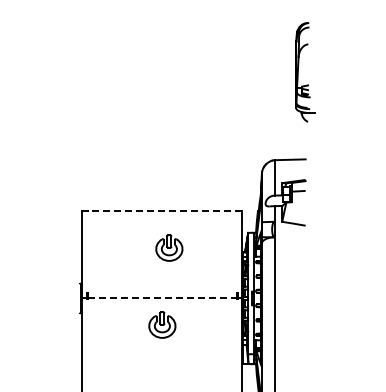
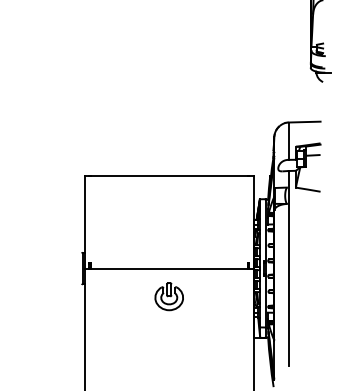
line: (164, 210) -> (171, 175), dashed -> solid
part: (169, 247) -> (176, 214), removed
line: (162, 298) -> (169, 268), dashed -> solid

